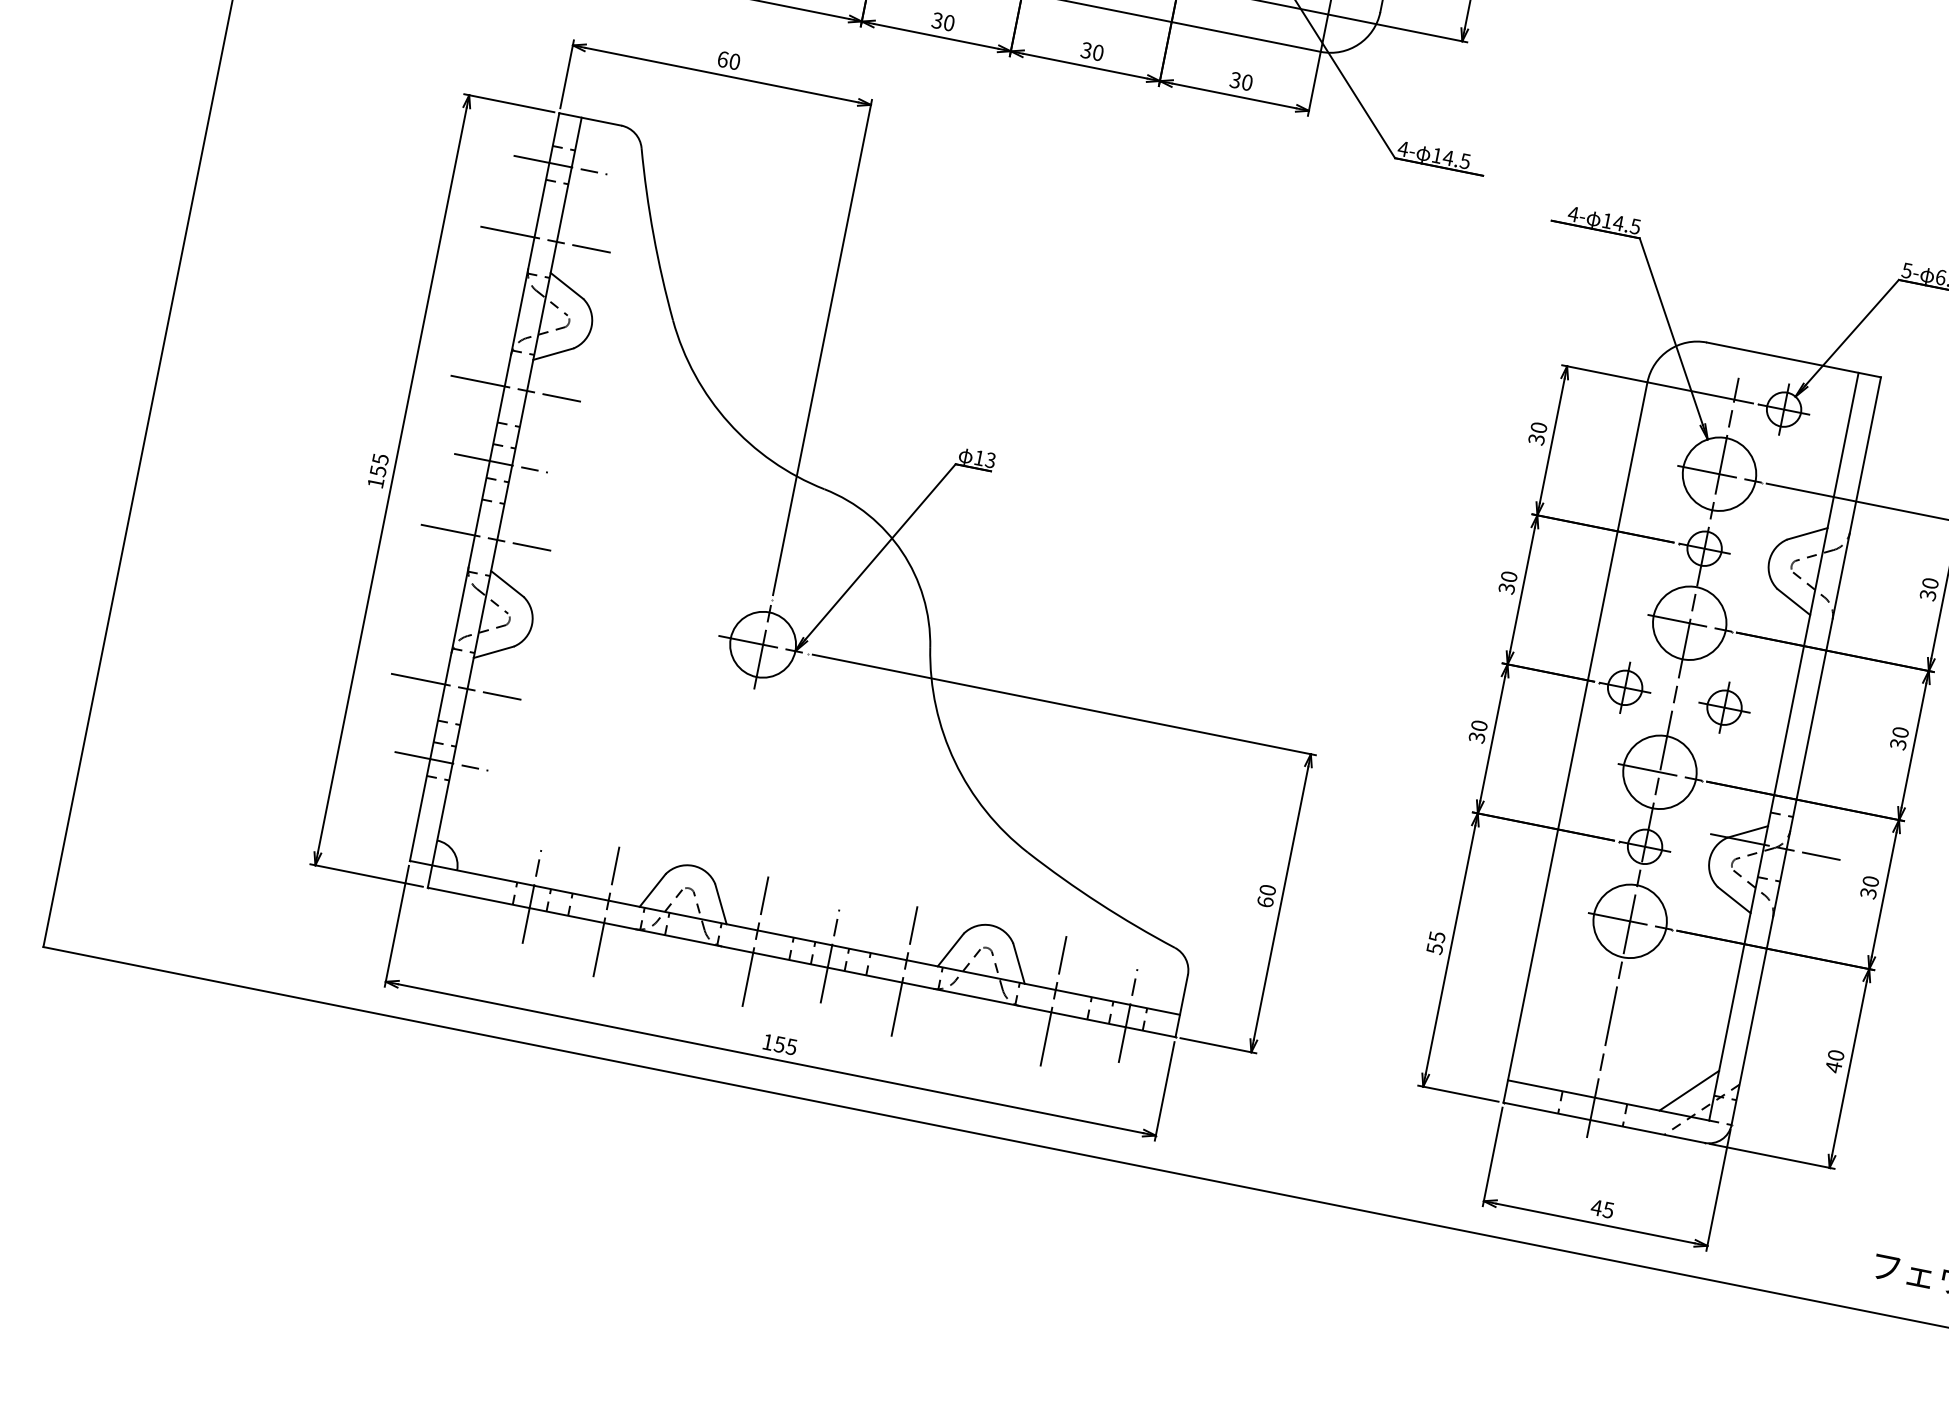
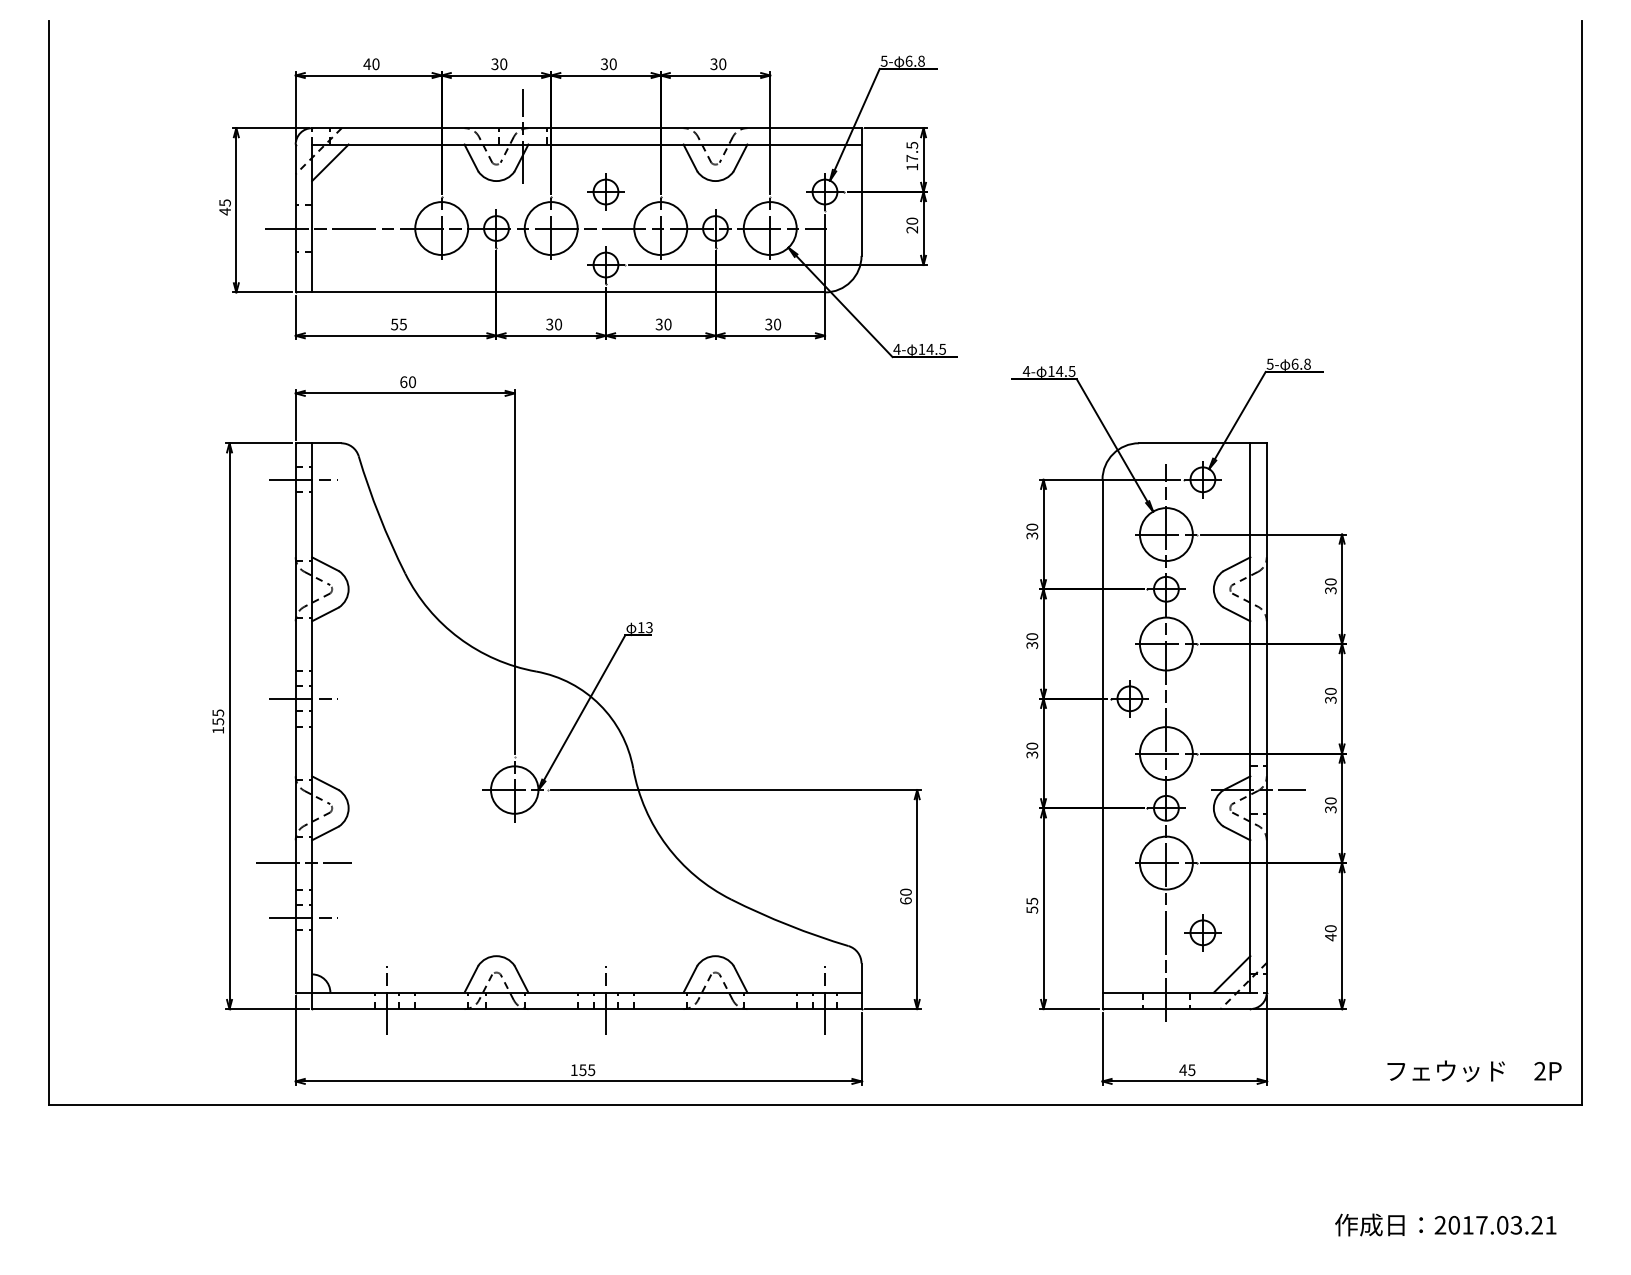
line: (545, 239) -> (303, 534), removed
line: (515, 389) -> (303, 644), removed
line: (485, 537) -> (303, 753), removed
part: (1724, 707) -> (1202, 932), moved
line: (606, 911) -> (441, 1000), removed
line: (755, 941) -> (551, 1000), removed
line: (904, 970) -> (660, 1000), removed
line: (1053, 1000) -> (770, 1000), removed

